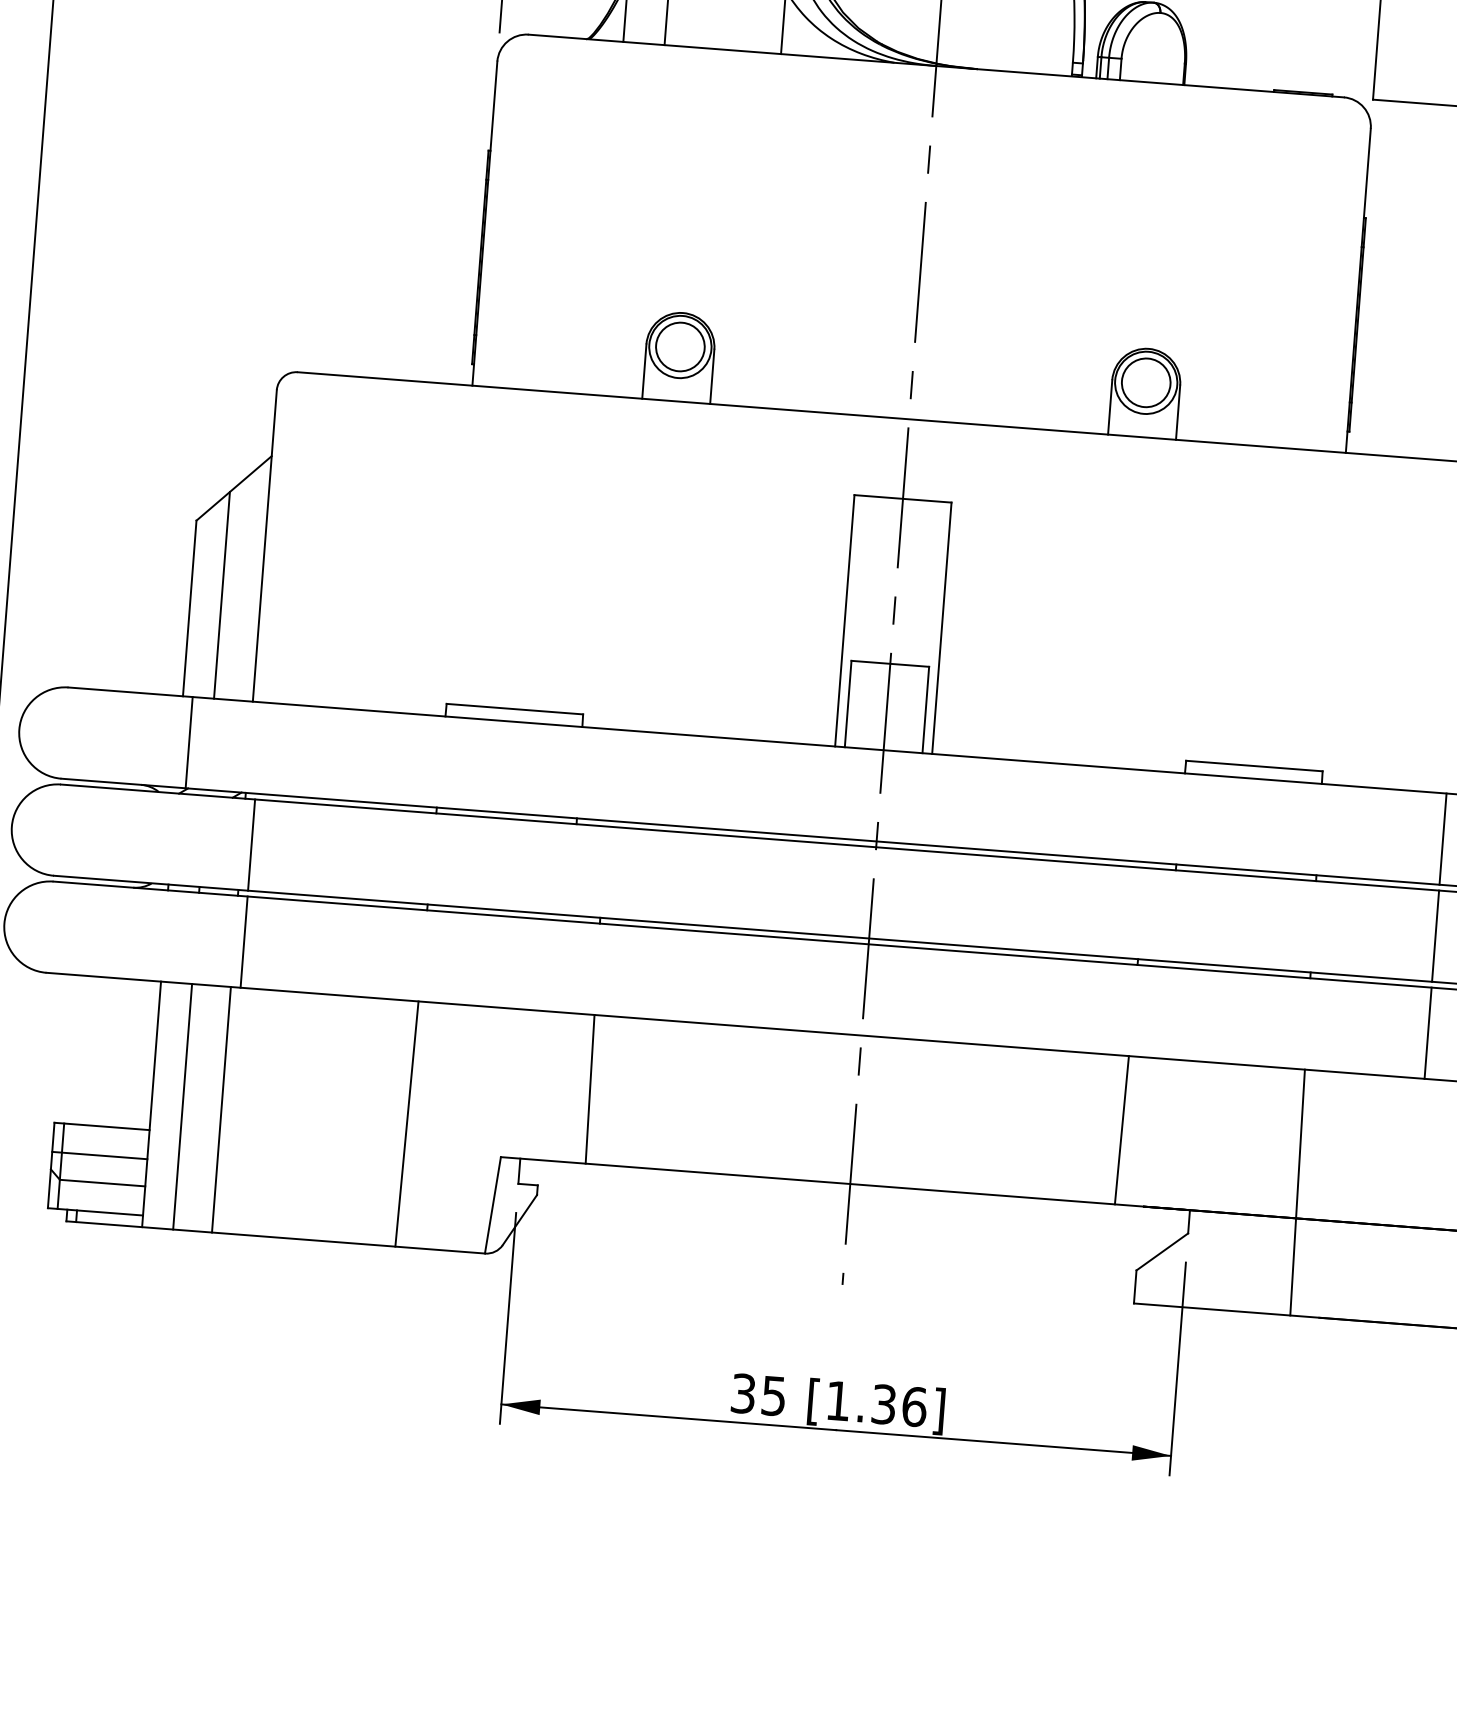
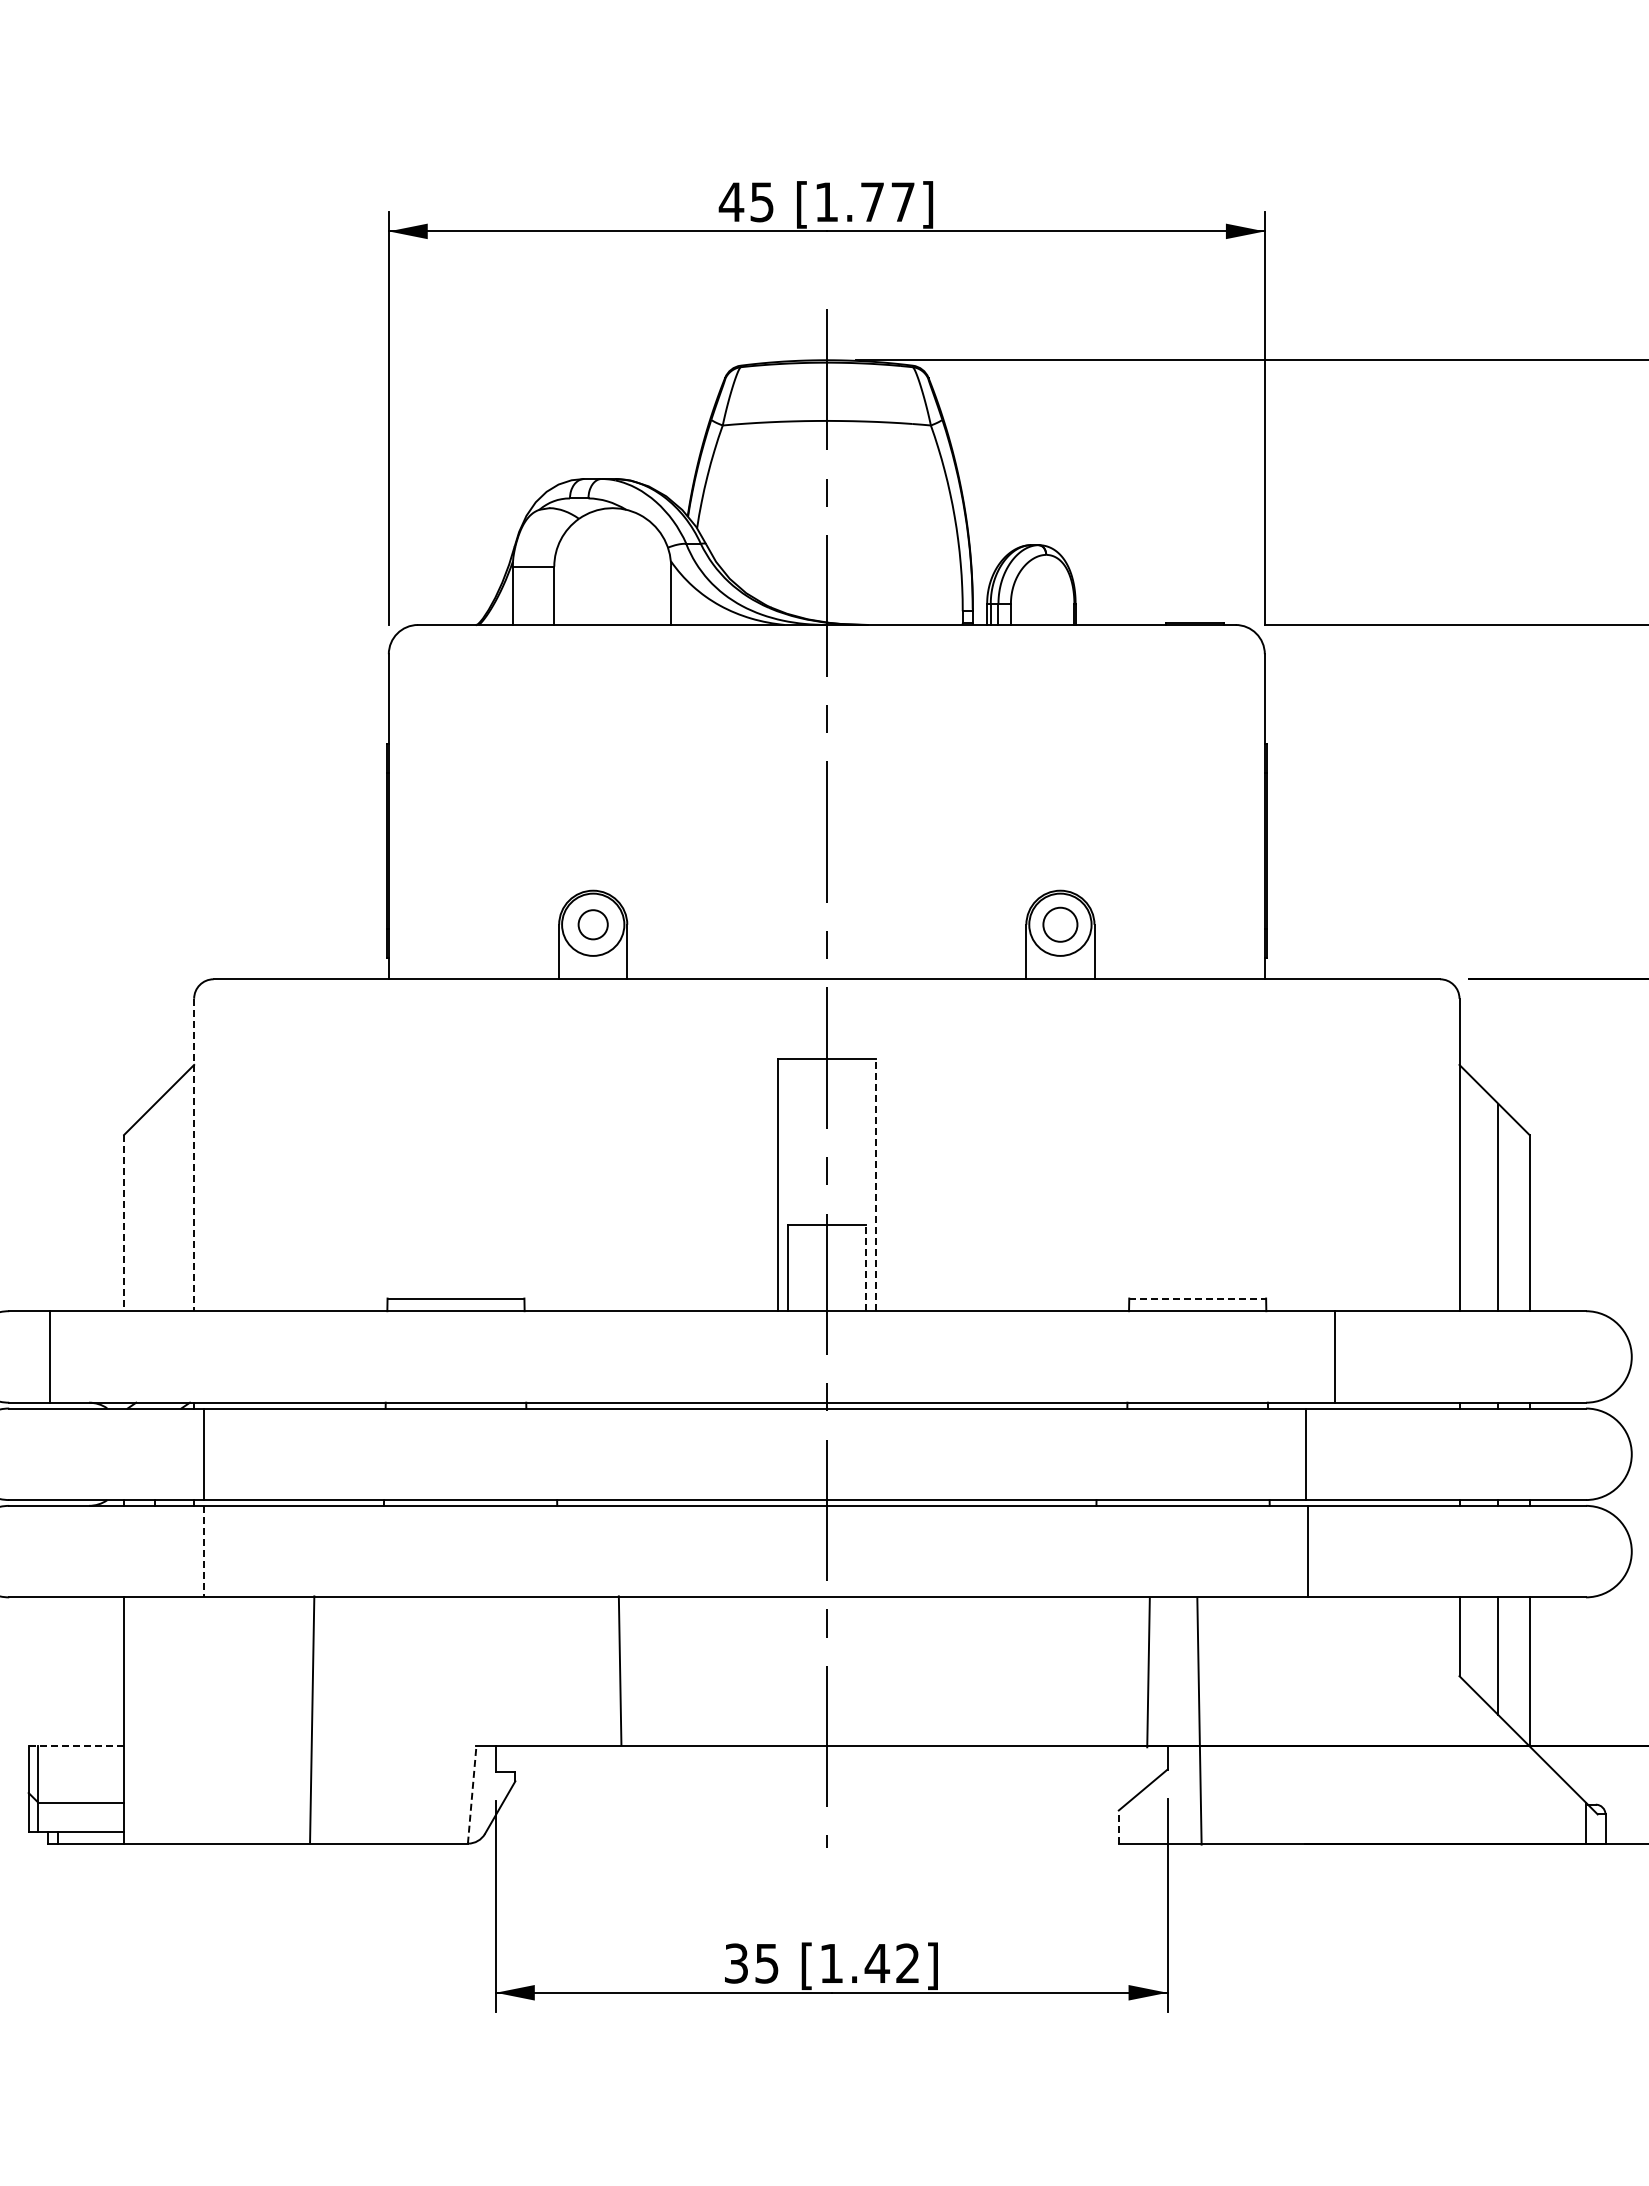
circle: (679, 346) -> (592, 924), size x0.6
circle: (1146, 382) -> (1060, 924), size x0.7
line: (265, 546) -> (194, 1155), solid -> dashed
line: (222, 595) -> (155, 1207), removed
line: (190, 608) -> (124, 1223), solid -> dashed
line: (941, 627) -> (875, 1184), solid -> dashed
line: (925, 709) -> (865, 1267), solid -> dashed
line: (188, 742) -> (49, 1356), moved
line: (1255, 766) -> (1198, 1298), solid -> dashed
line: (1443, 838) -> (1335, 1356), moved
line: (1435, 936) -> (1306, 1454), moved
line: (243, 941) -> (203, 1551), solid -> dashed
line: (1428, 1033) -> (1308, 1551), moved
line: (589, 1088) -> (619, 1670), moved
line: (182, 1106) -> (155, 1720), removed
line: (221, 1109) -> (194, 1720), removed
line: (407, 1124) -> (312, 1719), moved
line: (102, 1126) -> (76, 1746), solid -> dashed
line: (1121, 1129) -> (1148, 1672), moved
line: (99, 1155) -> (76, 1775), removed
line: (1297, 1192) -> (1199, 1721), moved
line: (493, 1204) -> (472, 1794), solid -> dashed
line: (1134, 1287) -> (1118, 1827), solid -> dashed
text: (899, 1405) -> (892, 1963), [1.36] -> [1.42]

